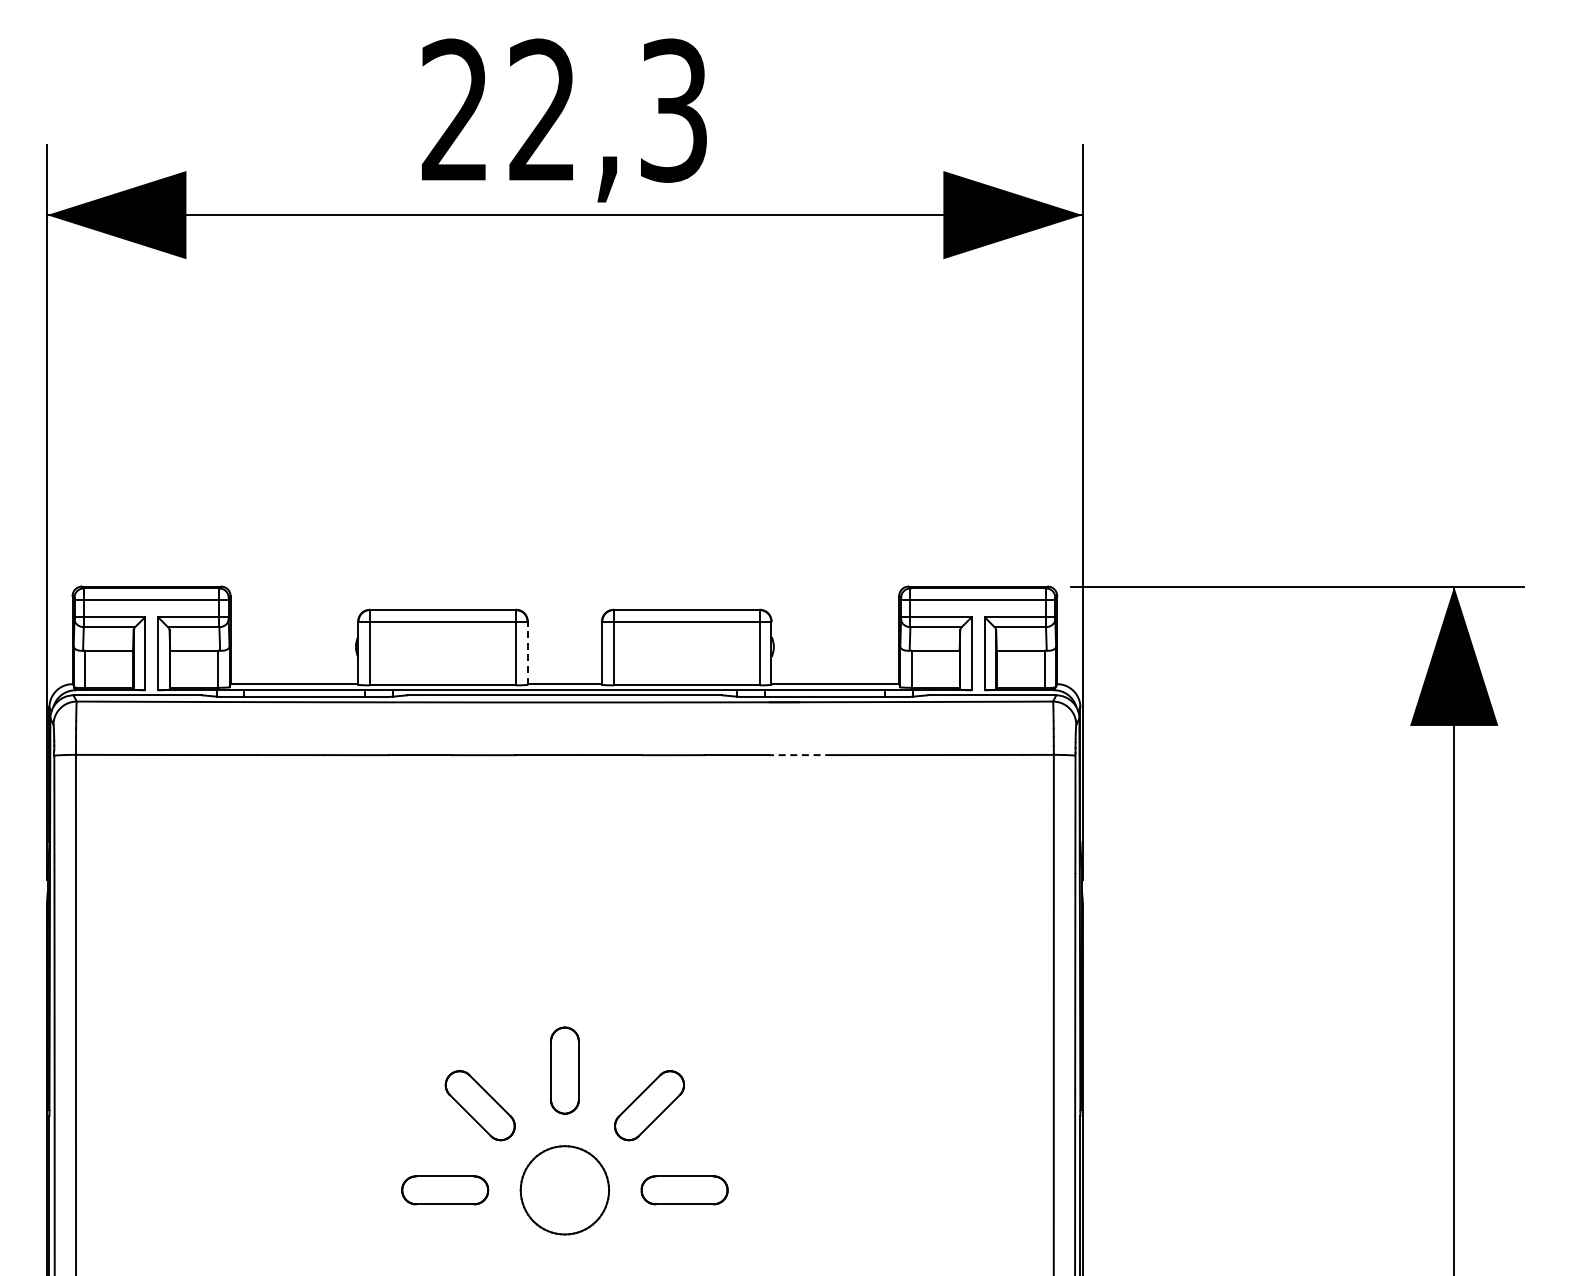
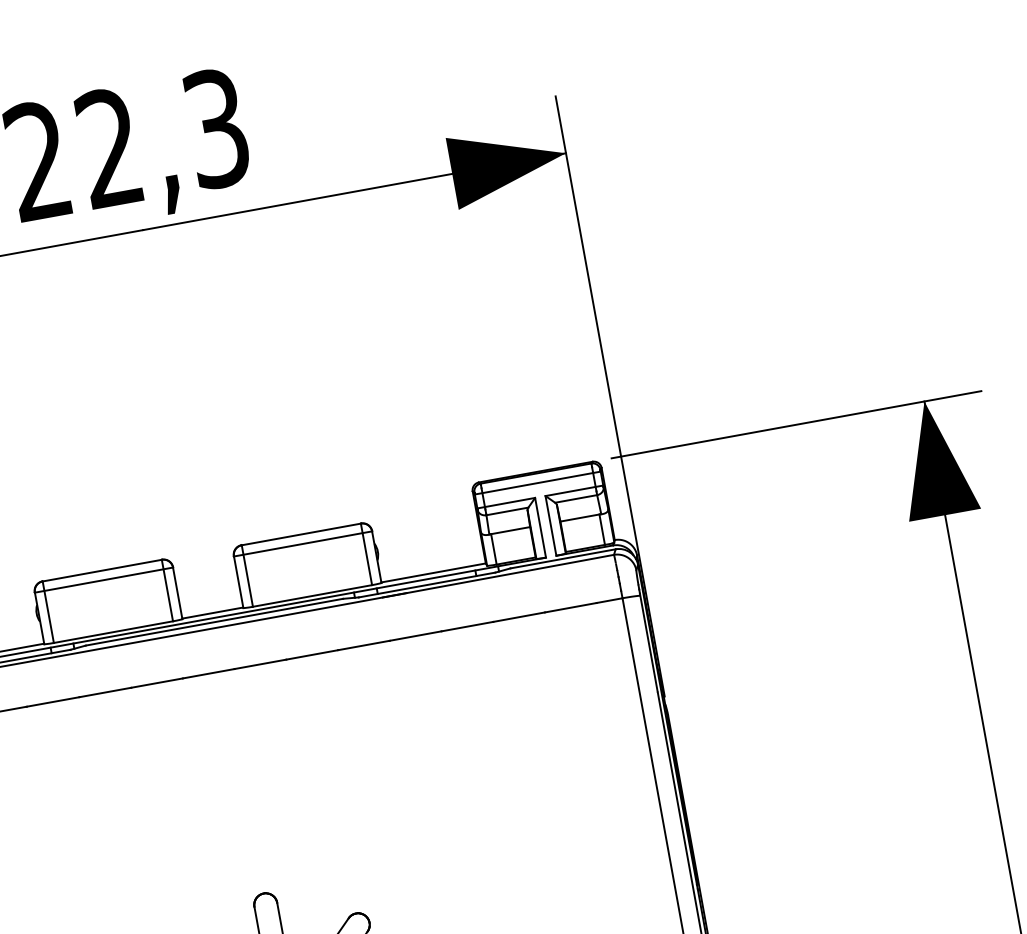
line: (527, 653) -> (177, 593), dashed -> solid
line: (800, 755) -> (415, 636), dashed -> solid

